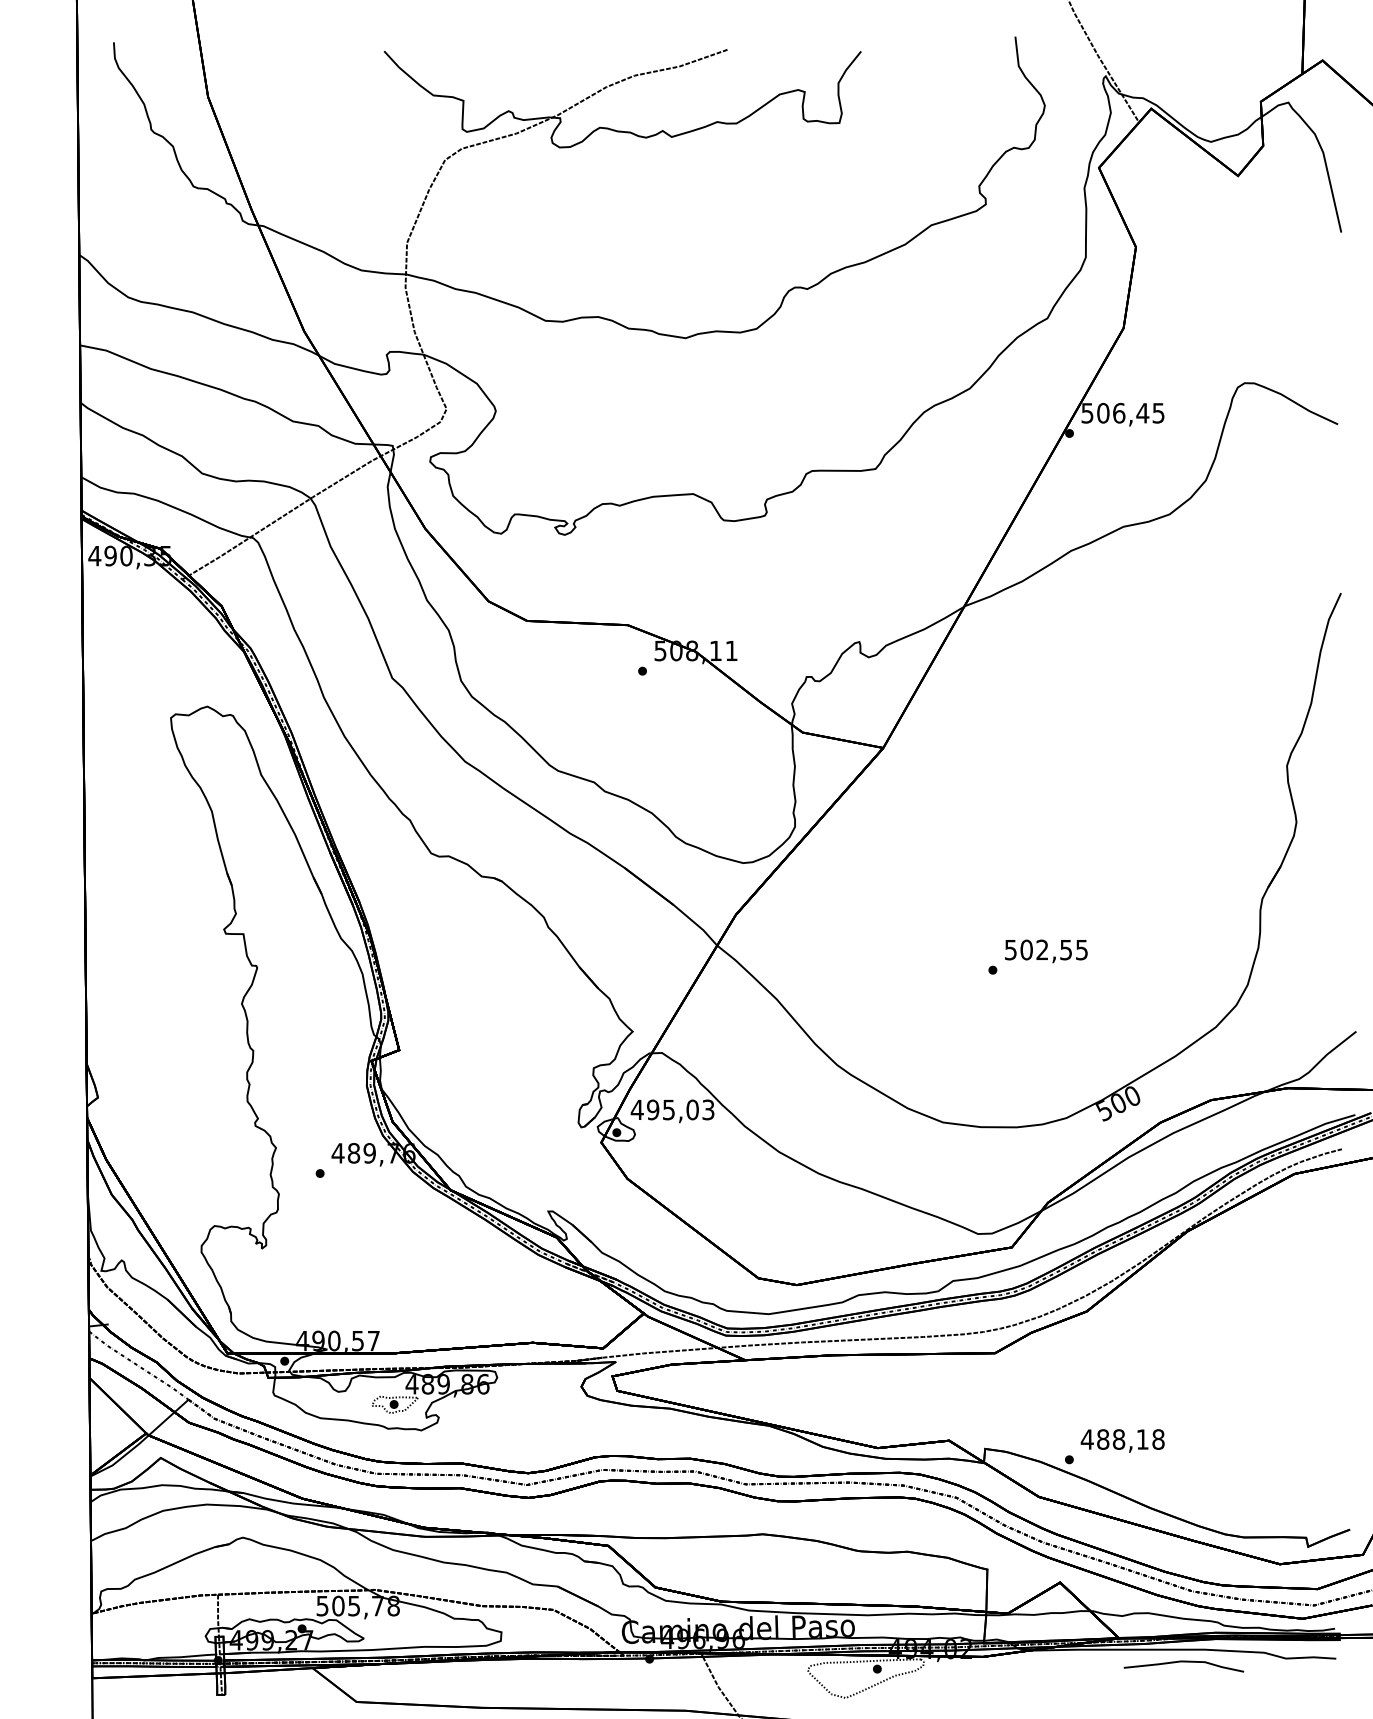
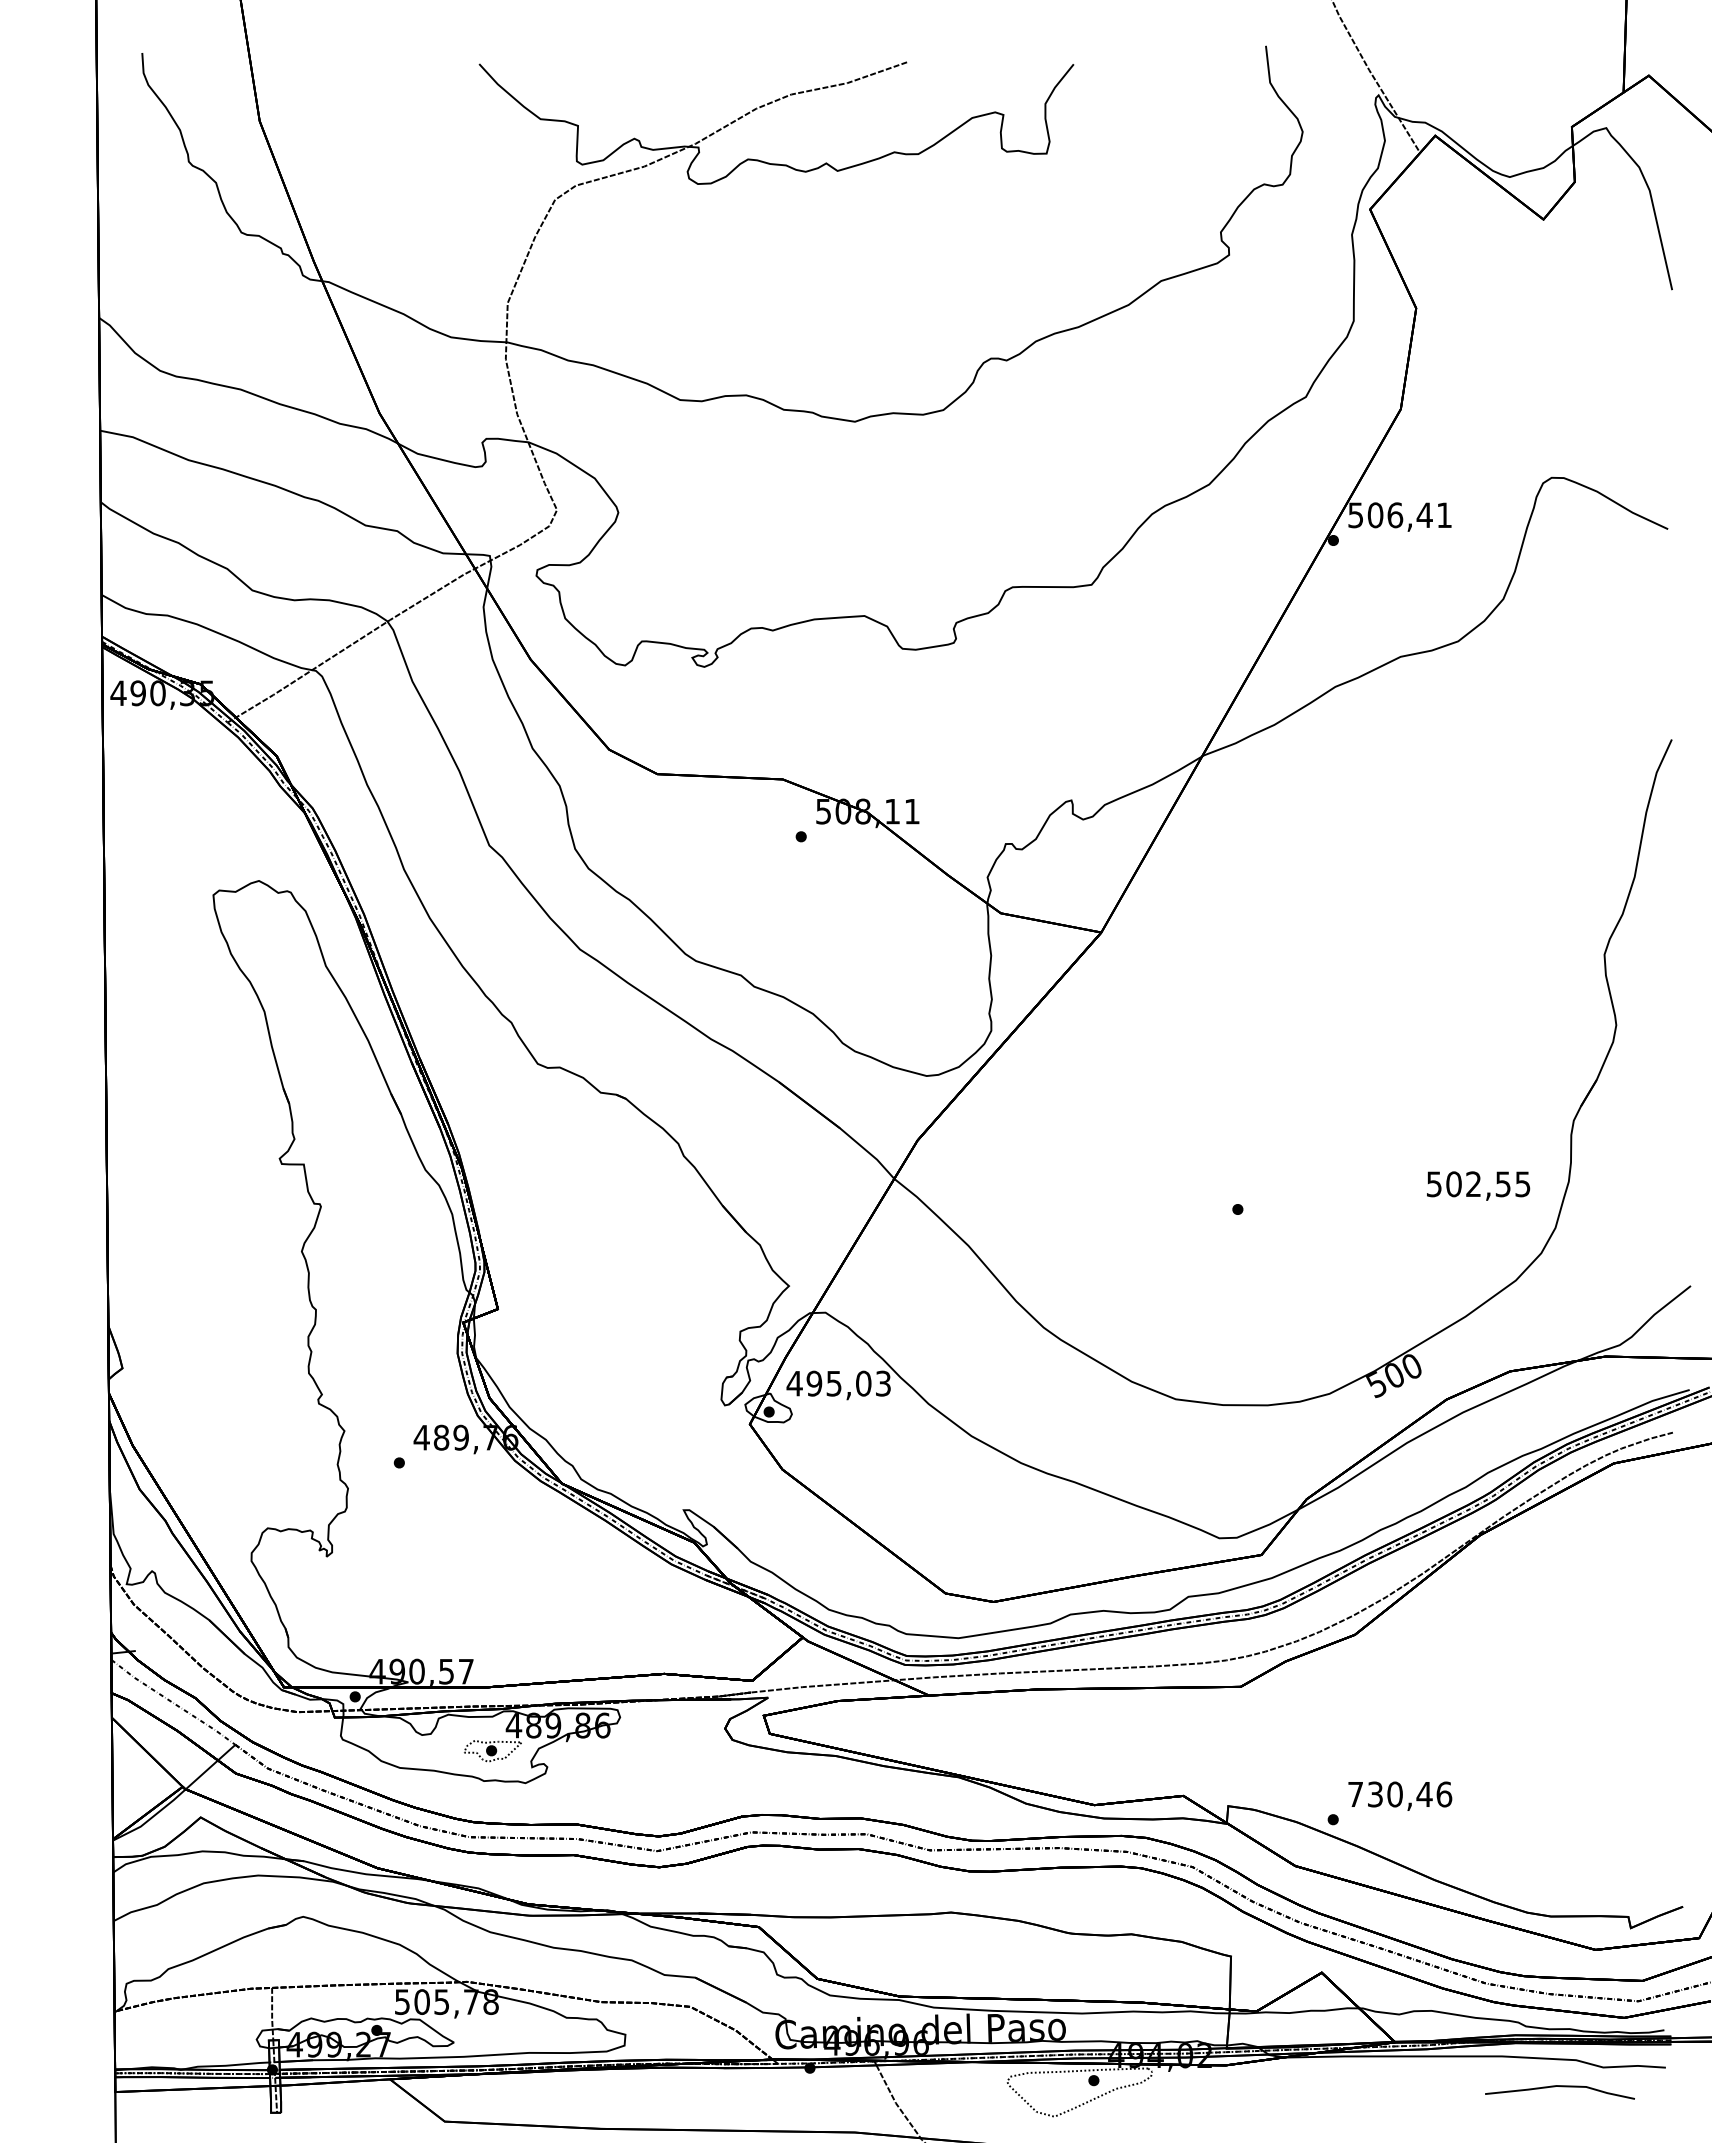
text: (1158, 413) -> (1444, 515), 506,45 -> 506,41
text: (1046, 950) -> (1478, 1185), moved
text: (1122, 1439) -> (1399, 1794), 488,18 -> 730,46
curve: (1185, 1662) -> (1561, 2087), moved

